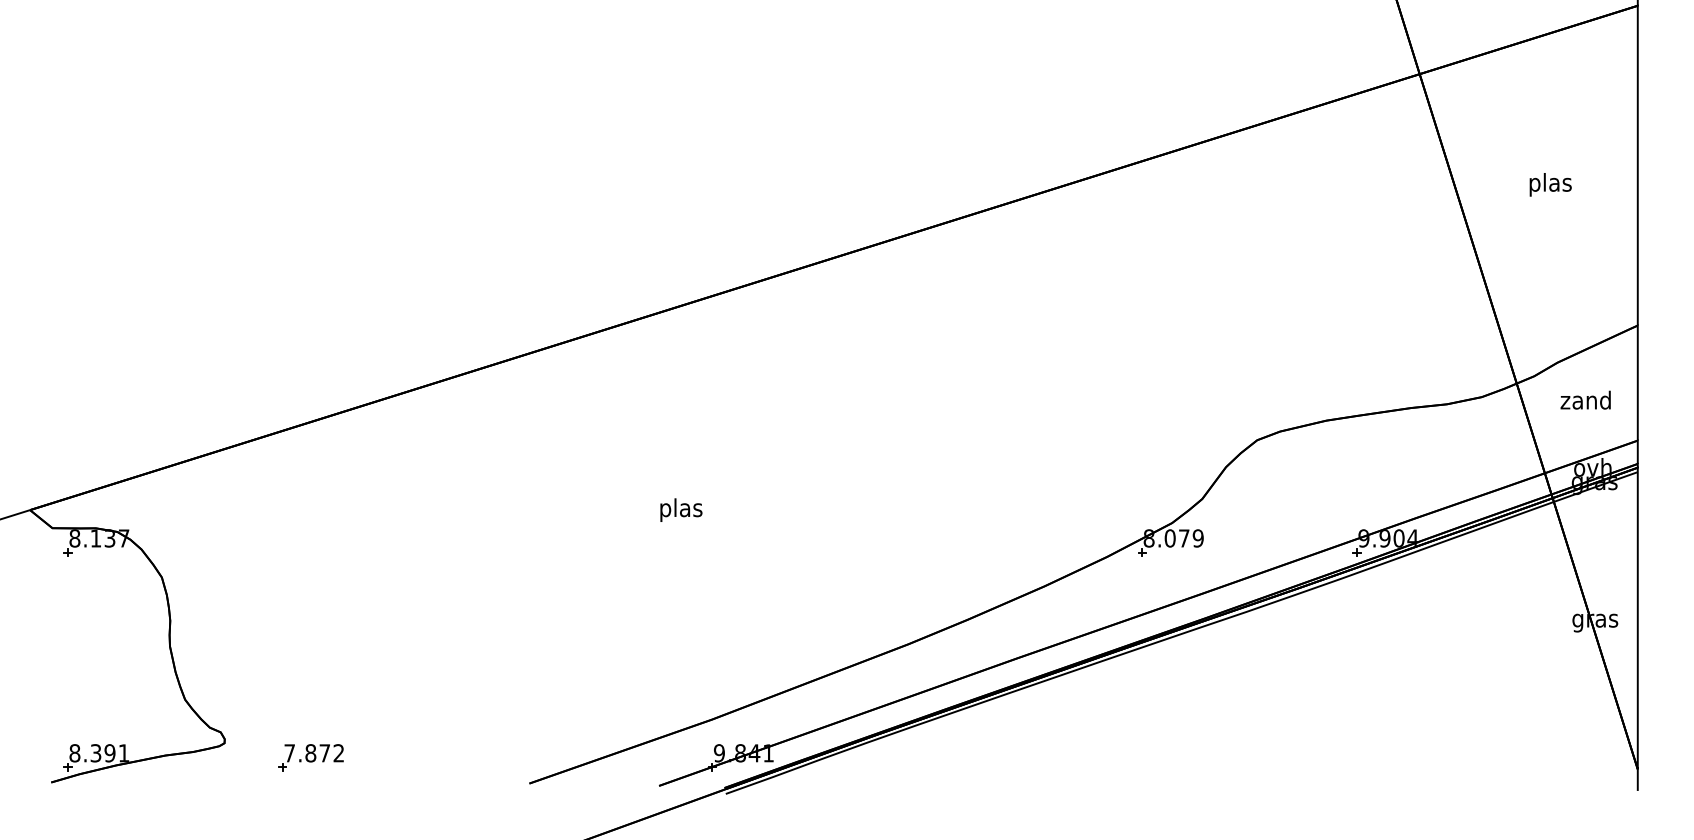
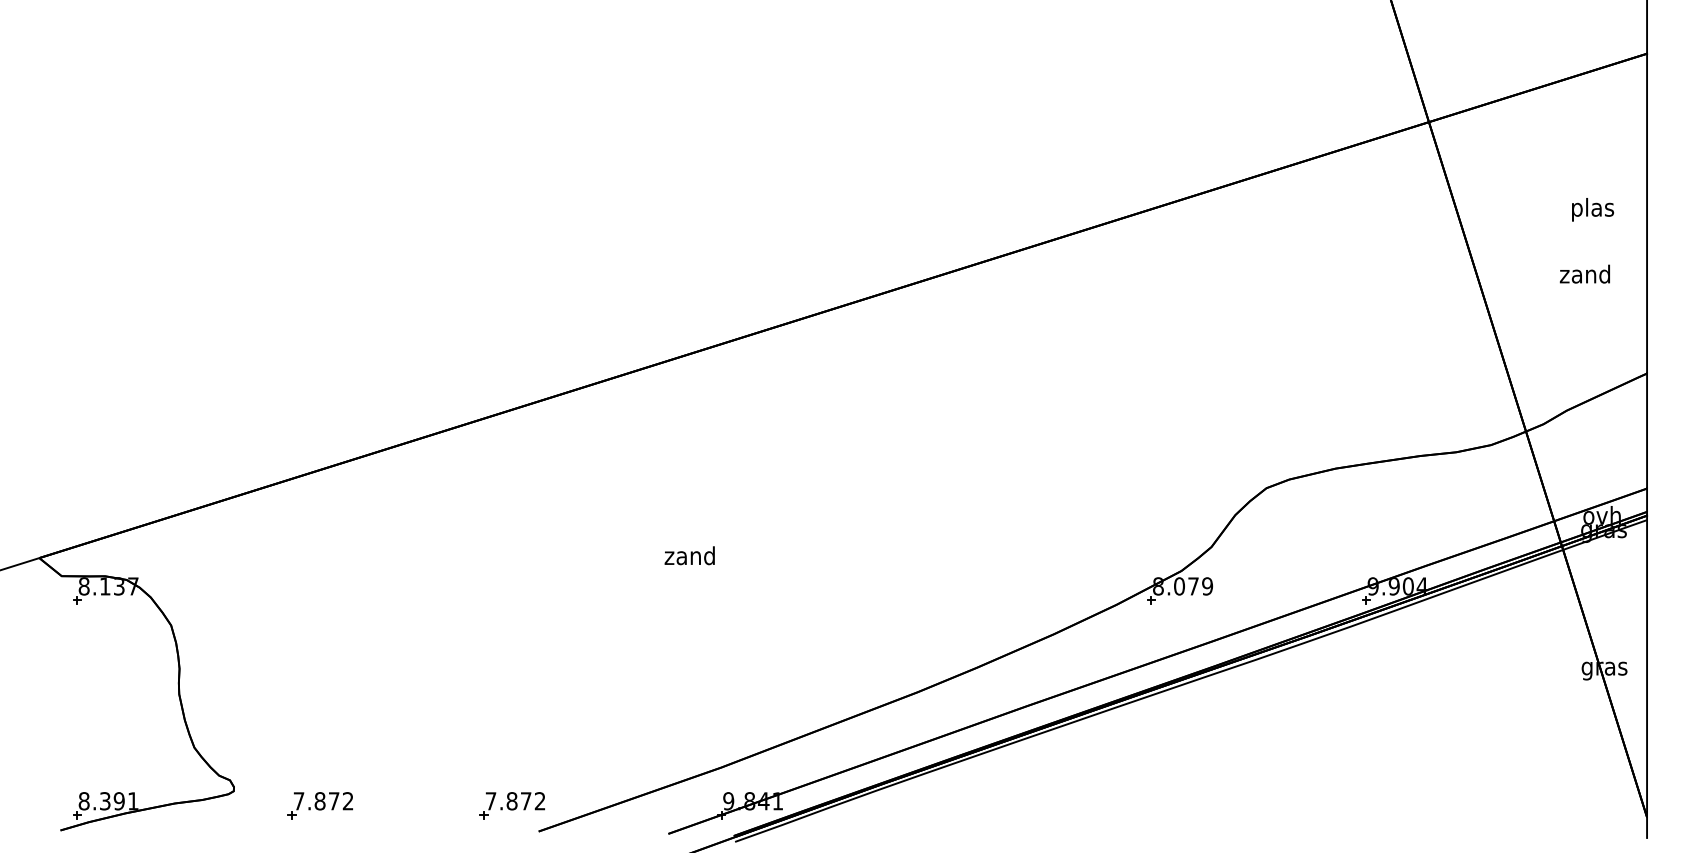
text: (1550, 184) -> (1592, 209), moved
text: (1585, 399) -> (1584, 273), moved
text: (680, 509) -> (689, 557), plas -> zand
part: (502, 757) -> (511, 805), added

